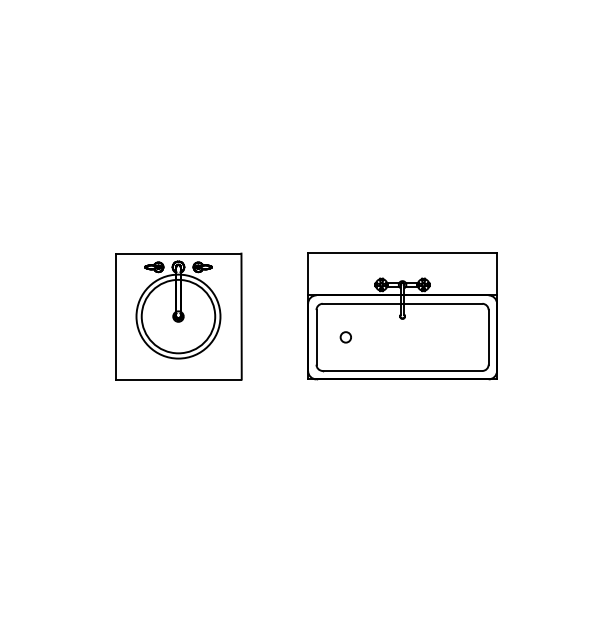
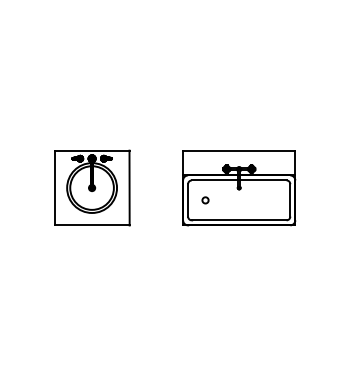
part: (179, 315) -> (92, 187), moved

